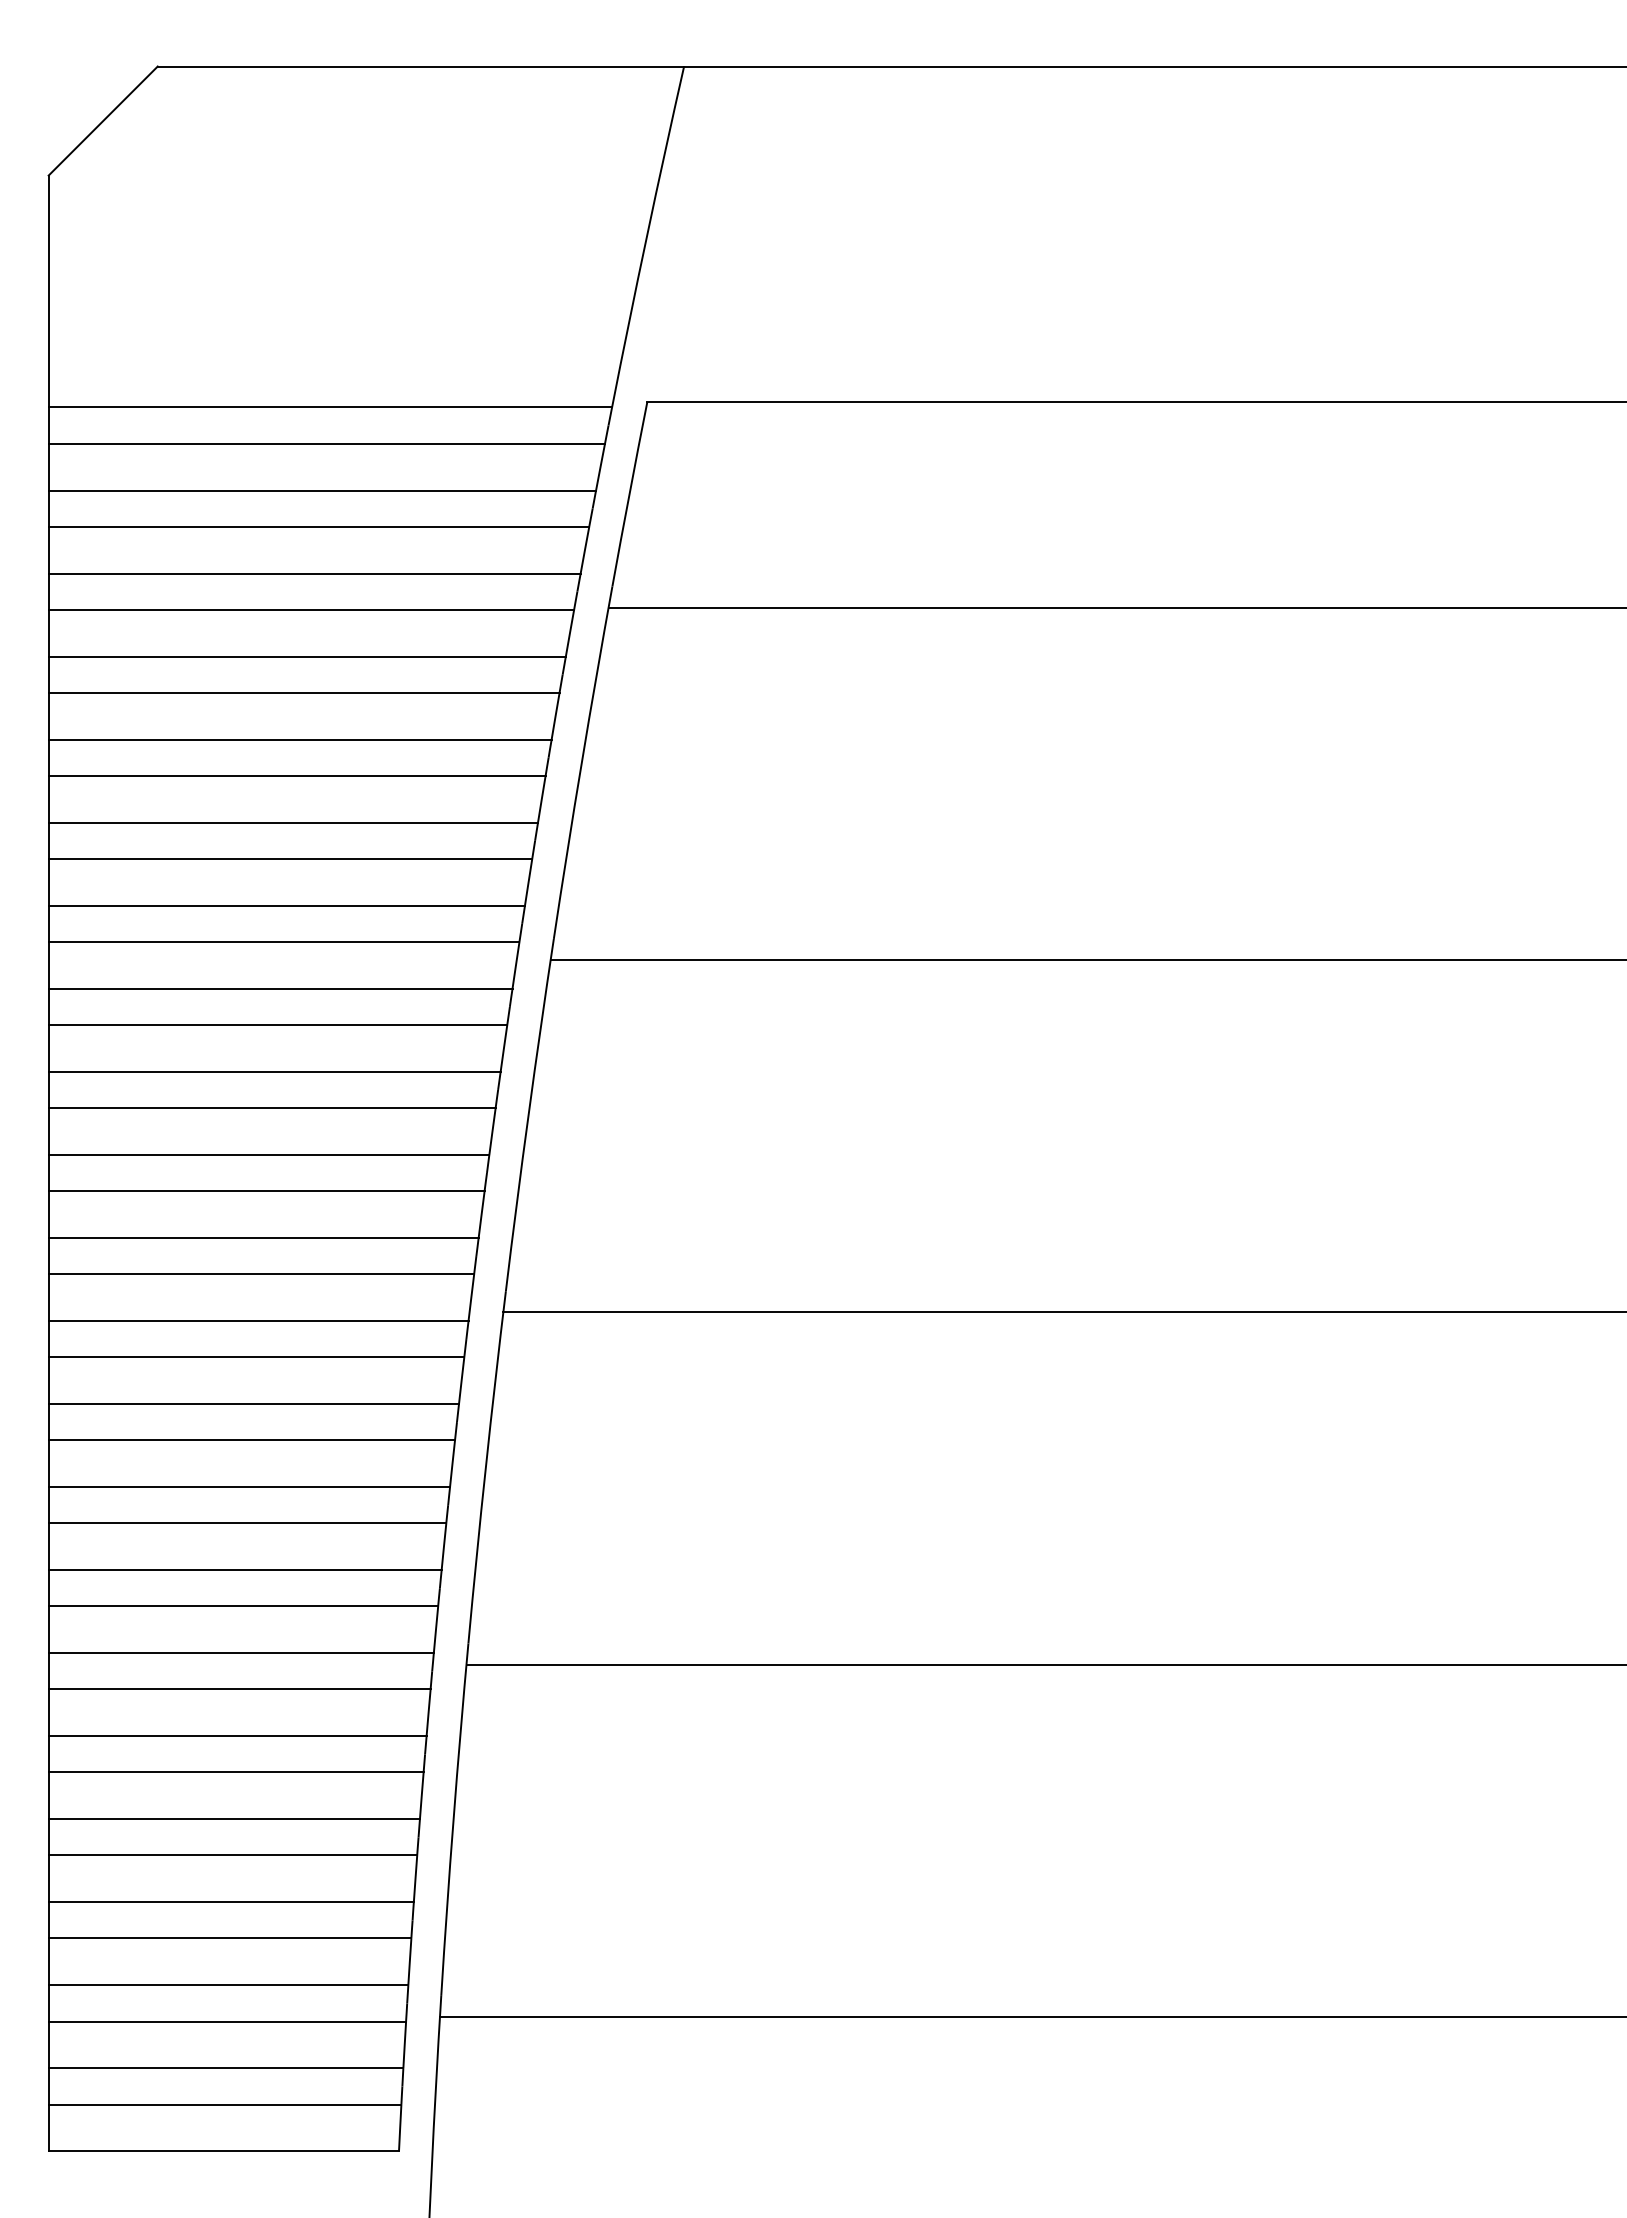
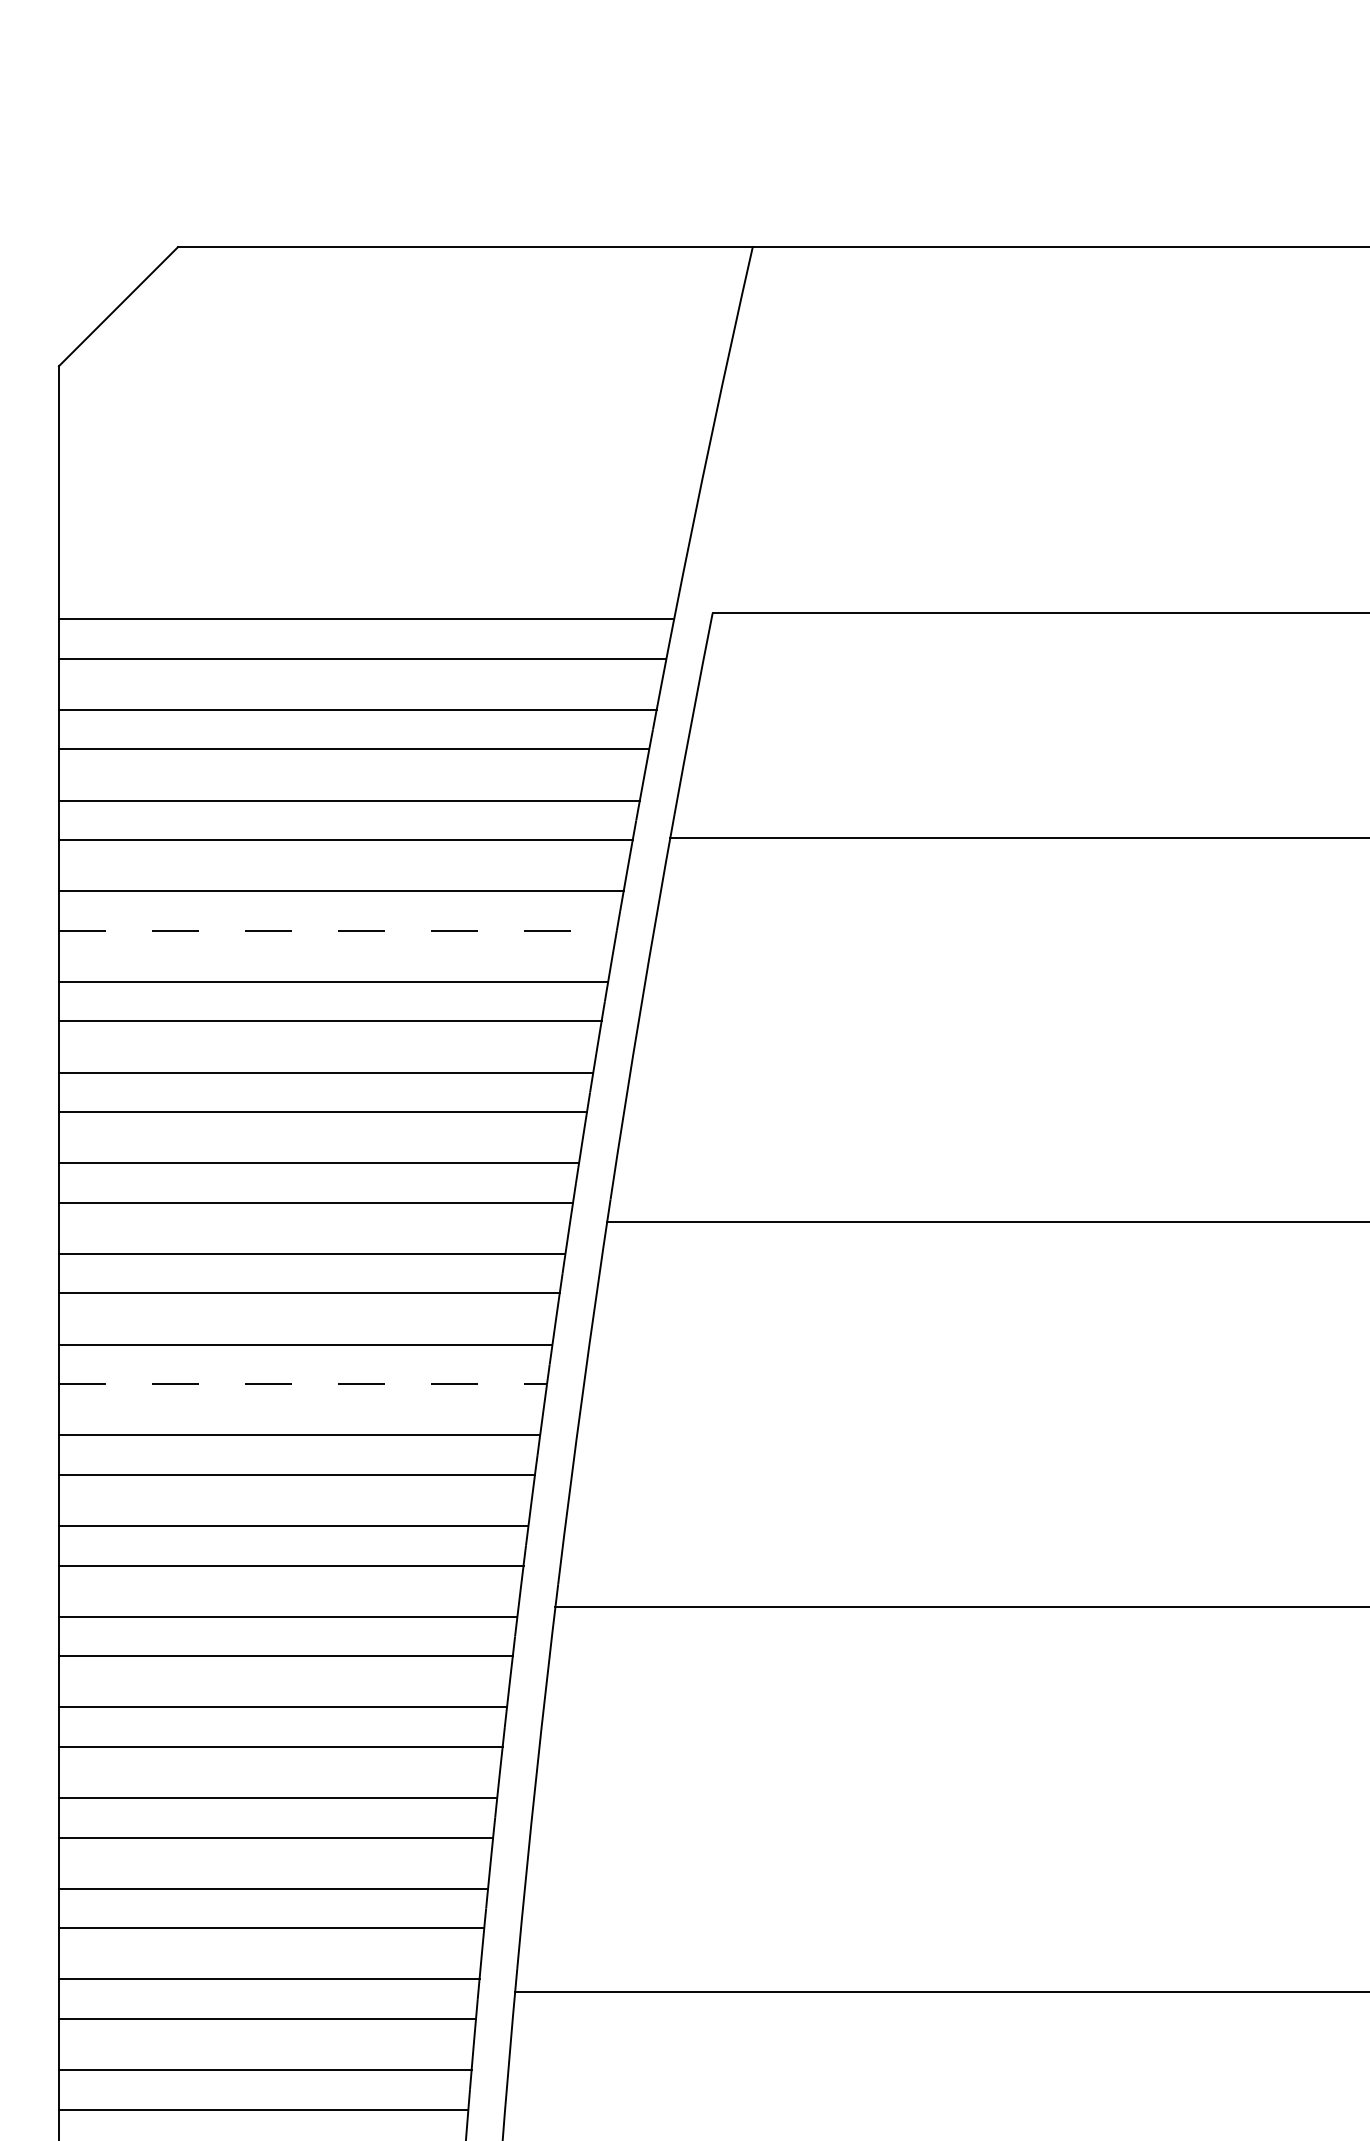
line: (304, 692) -> (338, 930), solid -> dashed
line: (272, 1108) -> (303, 1384), solid -> dashed

